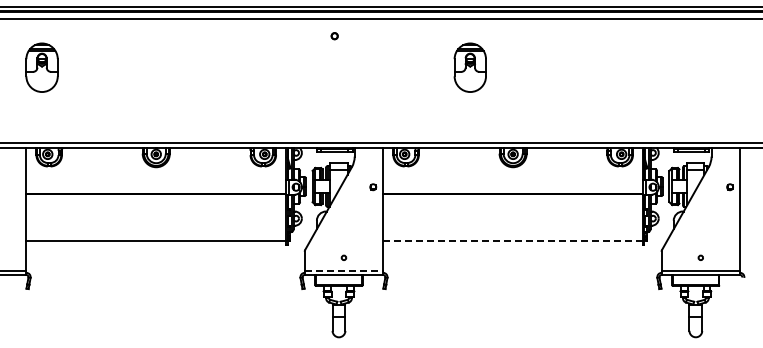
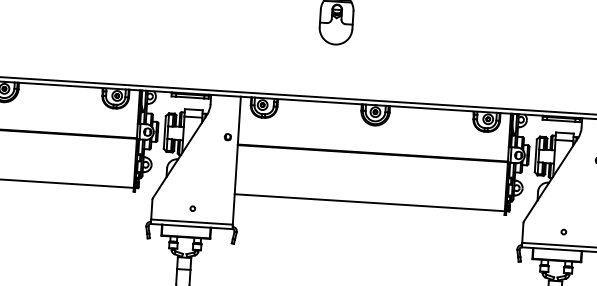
line: (513, 241) -> (370, 202), dashed -> solid
line: (344, 270) -> (192, 221), dashed -> solid

